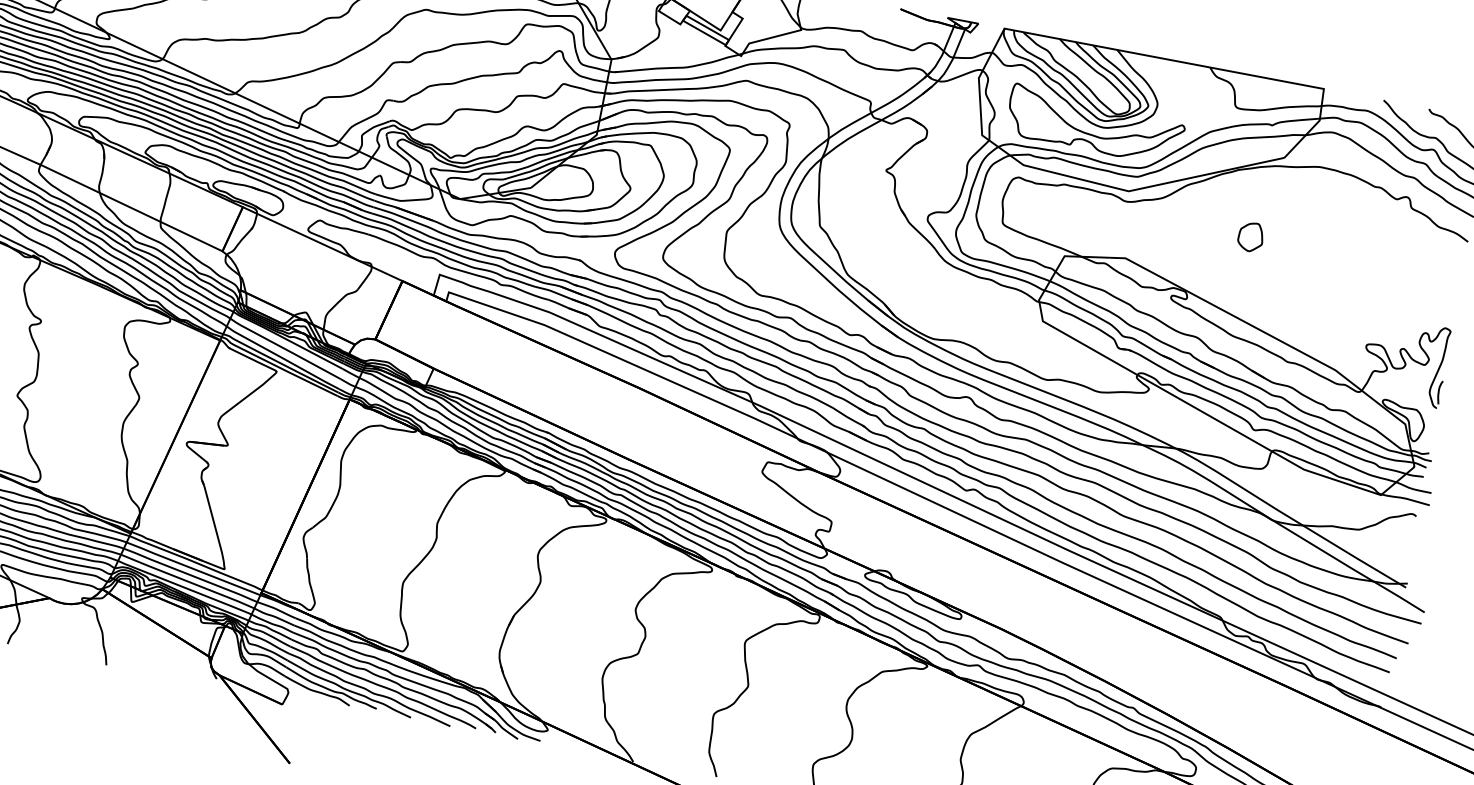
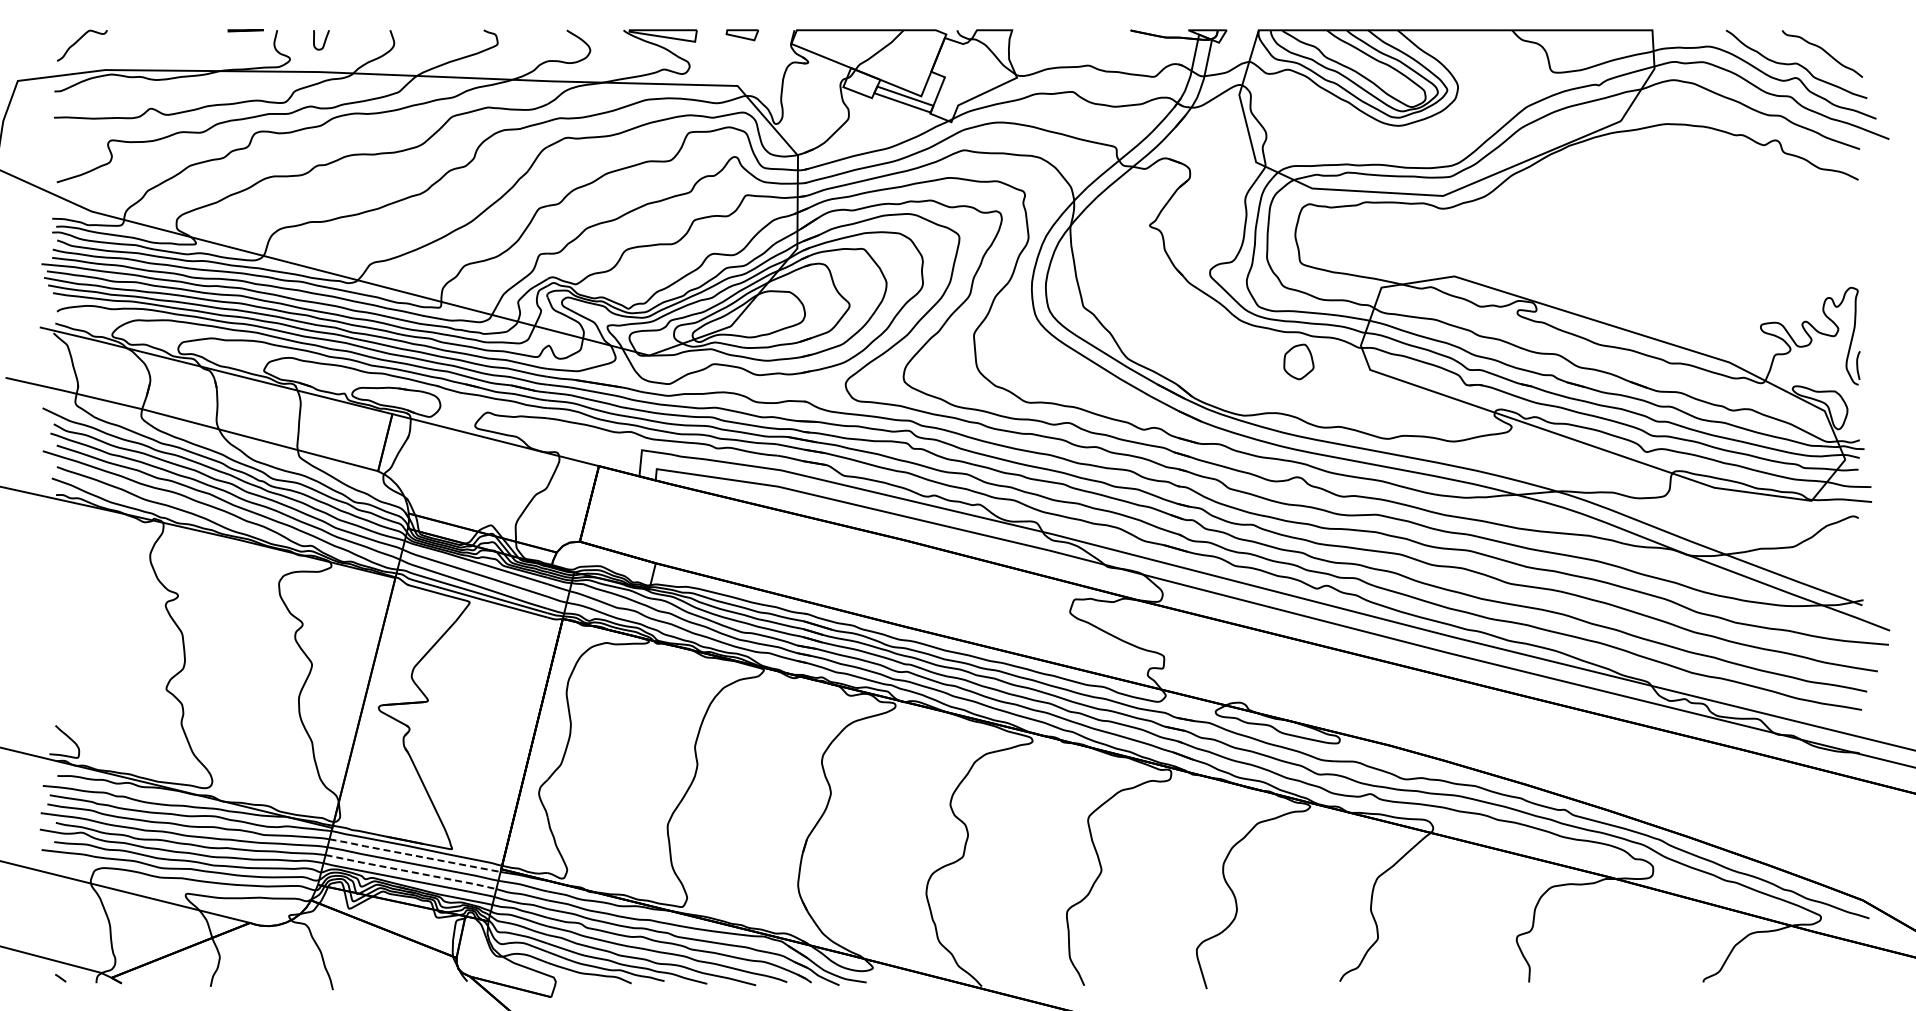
part: (1093, 134) -> (1388, 136), removed
part: (1250, 236) -> (1298, 361), moved
line: (193, 568) -> (414, 855), solid -> dashed
line: (187, 581) -> (410, 871), solid -> dashed

